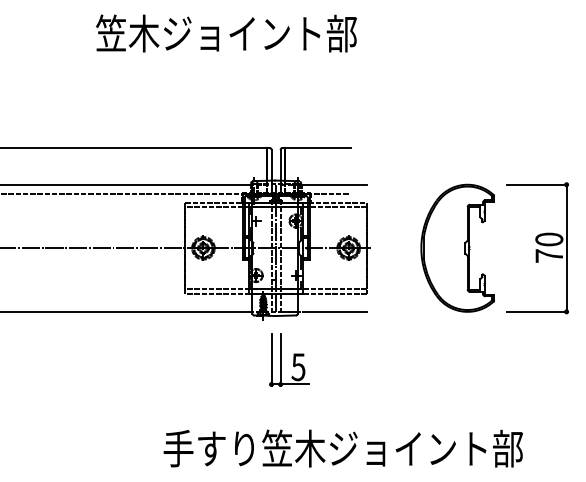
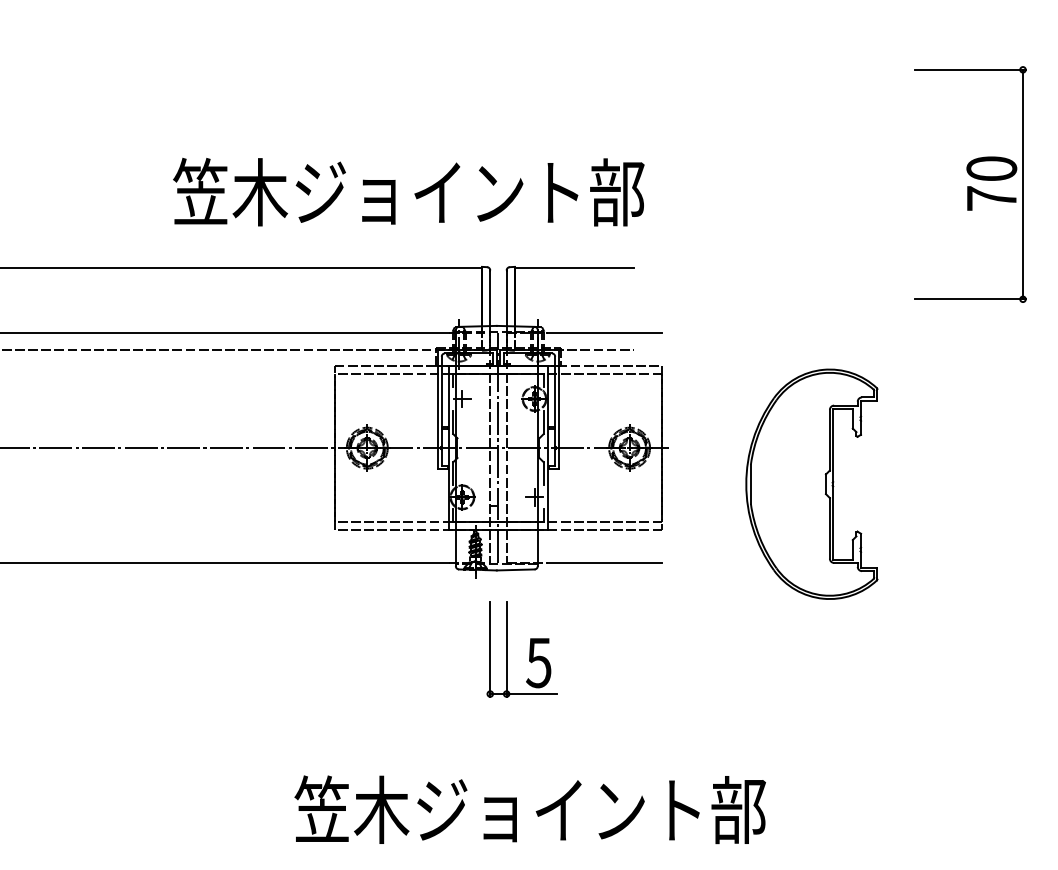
text: (226, 33) -> (408, 192), moved
part: (457, 247) -> (811, 482), moved
part: (537, 248) -> (970, 184), moved
text: (343, 448) -> (620, 809), 手すり笠木ジョイント部 -> 笠木ジョイント部

